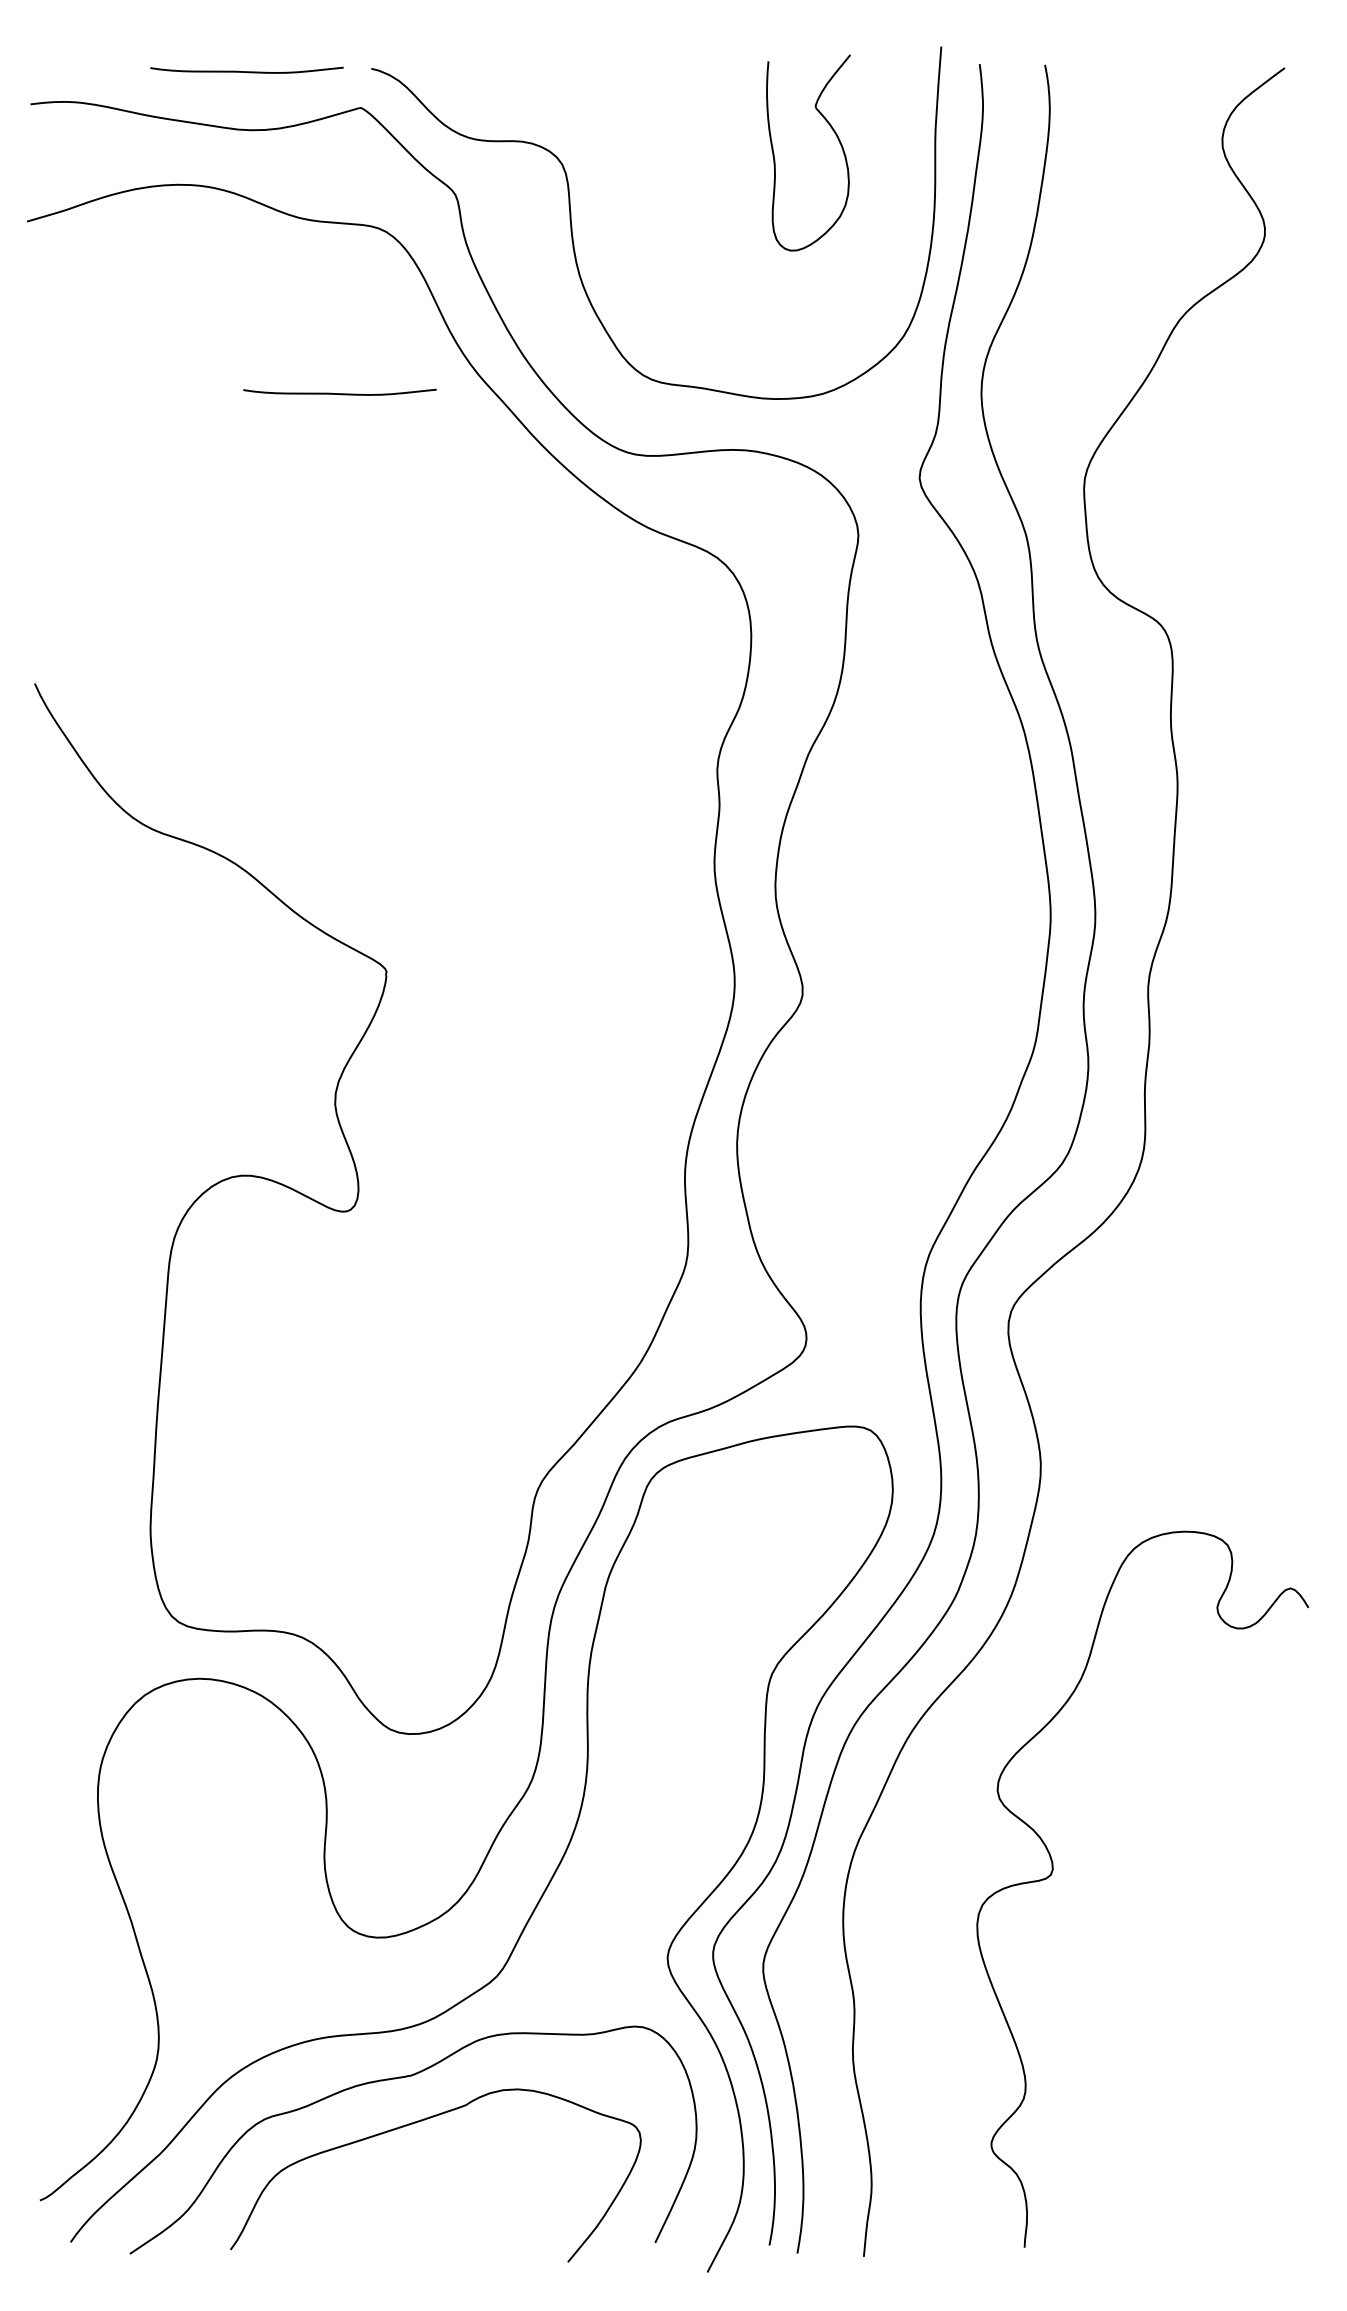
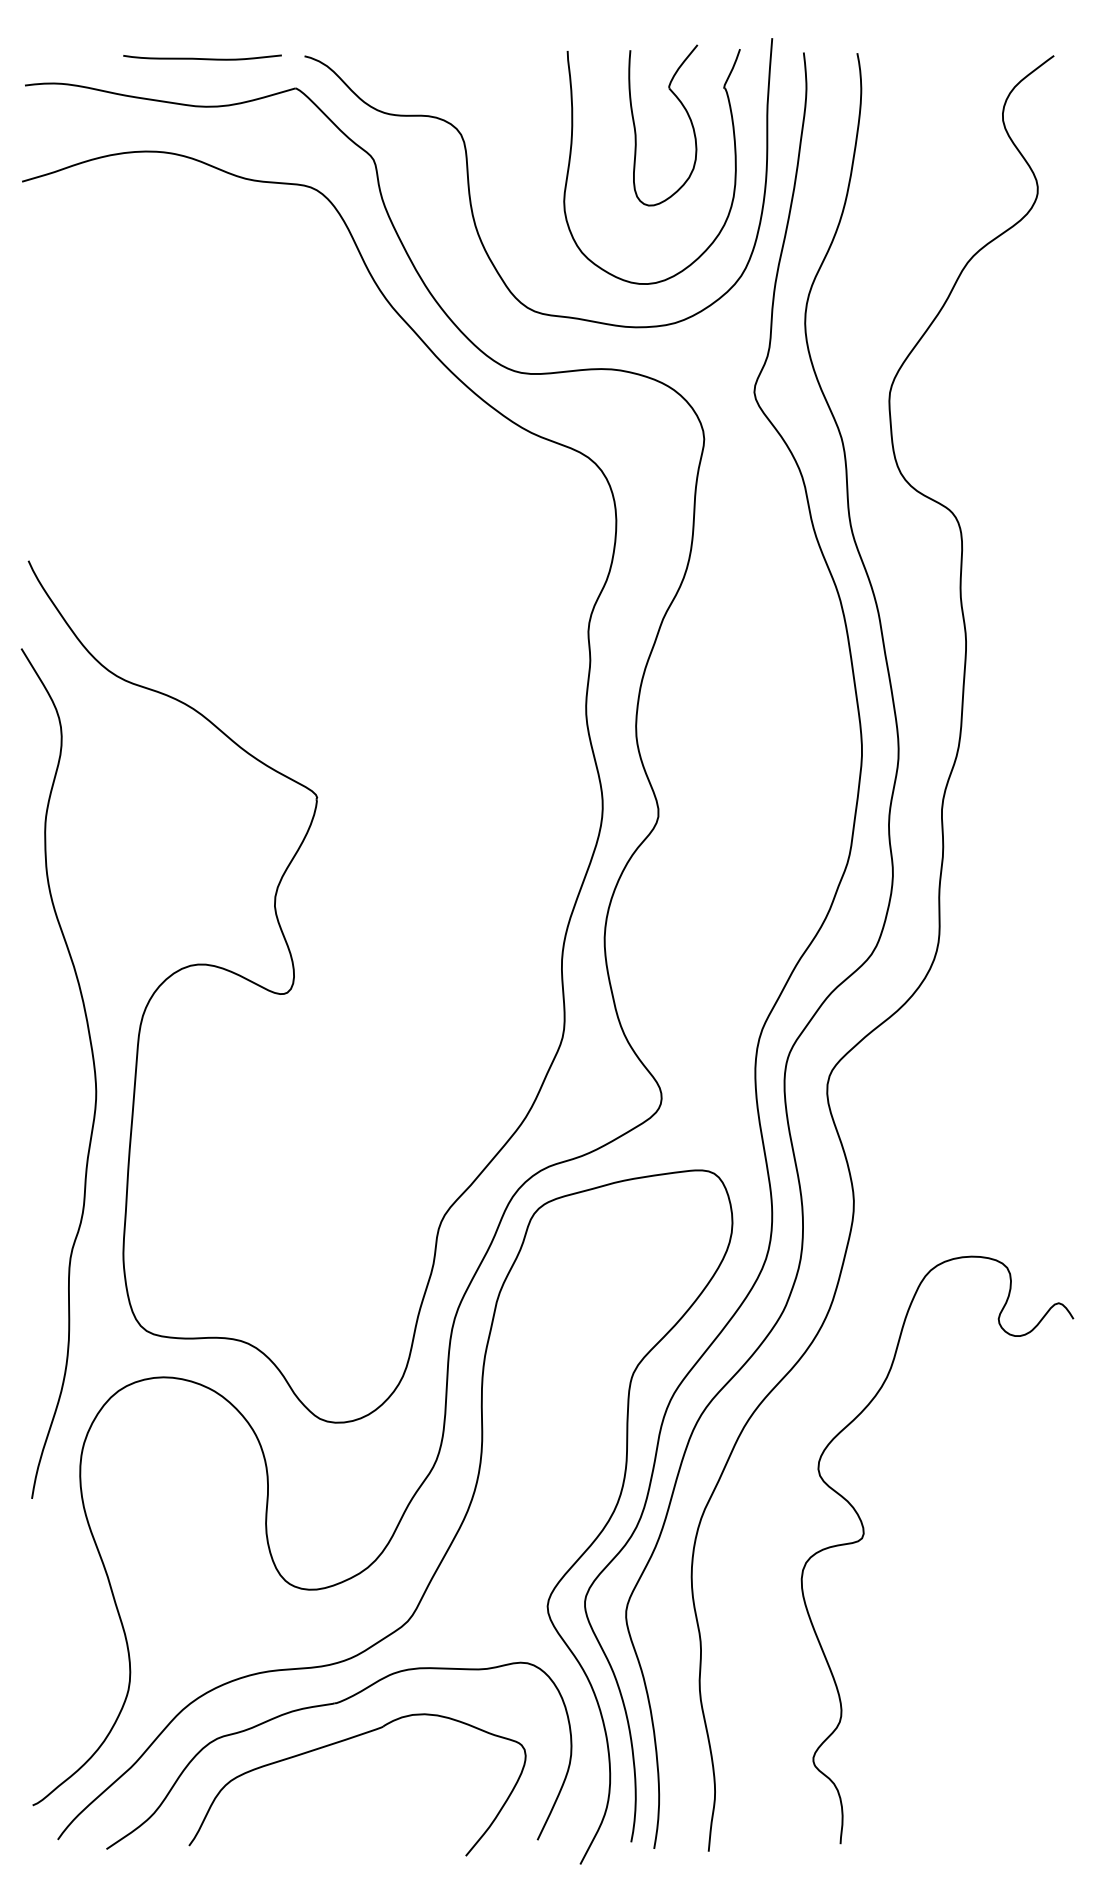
part: (696, 188) -> (571, 154), added
curve: (339, 393) -> (278, 322), removed
curve: (114, 1305) -> (93, 1071), added

